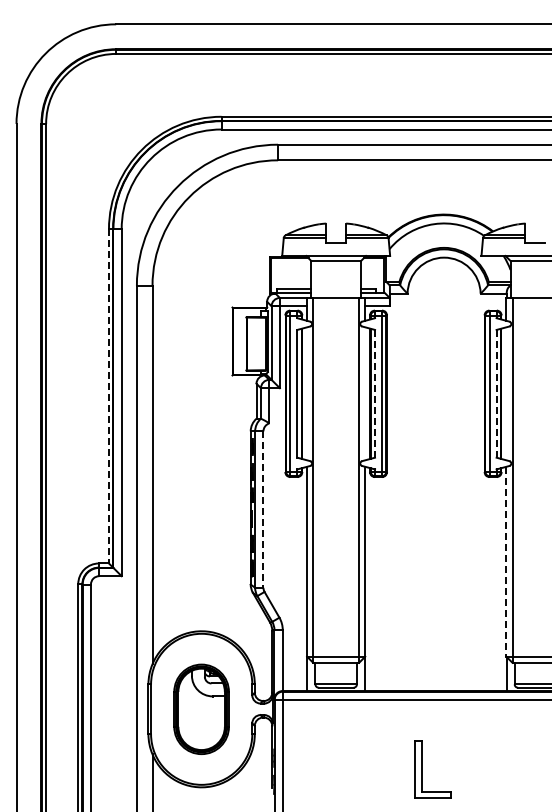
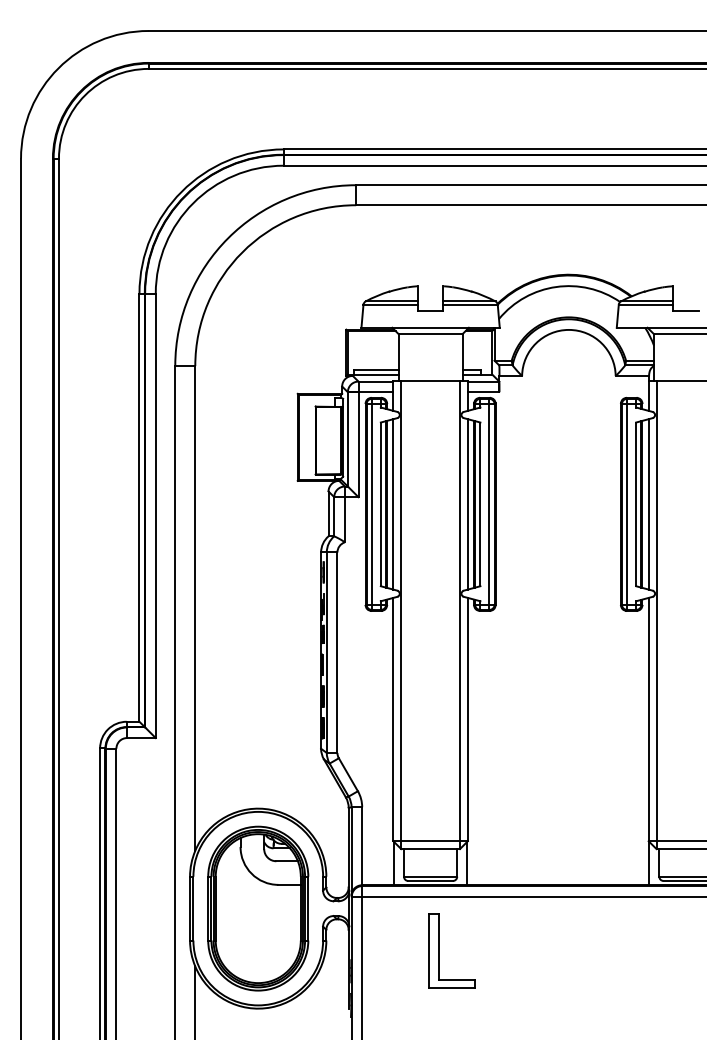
line: (307, 393) -> (393, 503), added
line: (365, 393) -> (468, 503), added
line: (375, 393) -> (480, 503), dashed -> solid
line: (496, 393) -> (636, 503), dashed -> solid
line: (506, 393) -> (648, 503), added
line: (108, 396) -> (138, 507), dashed -> solid
line: (263, 510) -> (337, 653), dashed -> solid
line: (506, 561) -> (648, 719), dashed -> solid
part: (201, 709) -> (258, 908), size x1.43
part: (422, 769) -> (438, 951), moved

